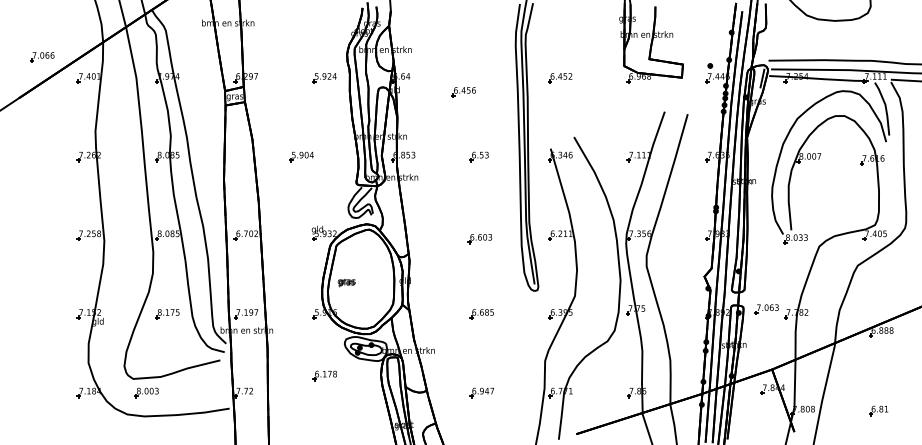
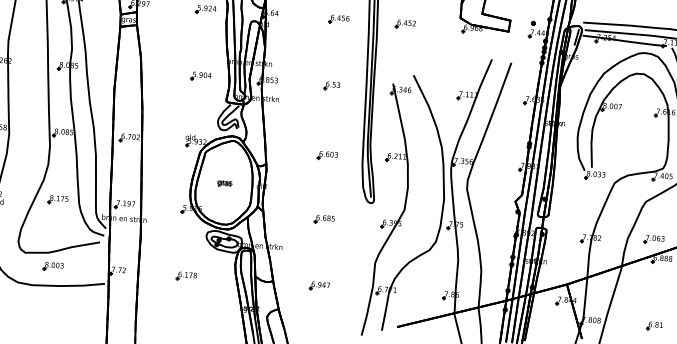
part: (463, 92) -> (338, 19), moved
part: (301, 156) -> (200, 76), moved
text: (346, 283) -> (224, 184), moved
part: (766, 309) -> (654, 239), moved
part: (324, 375) -> (186, 276), moved
part: (146, 392) -> (53, 266), moved

